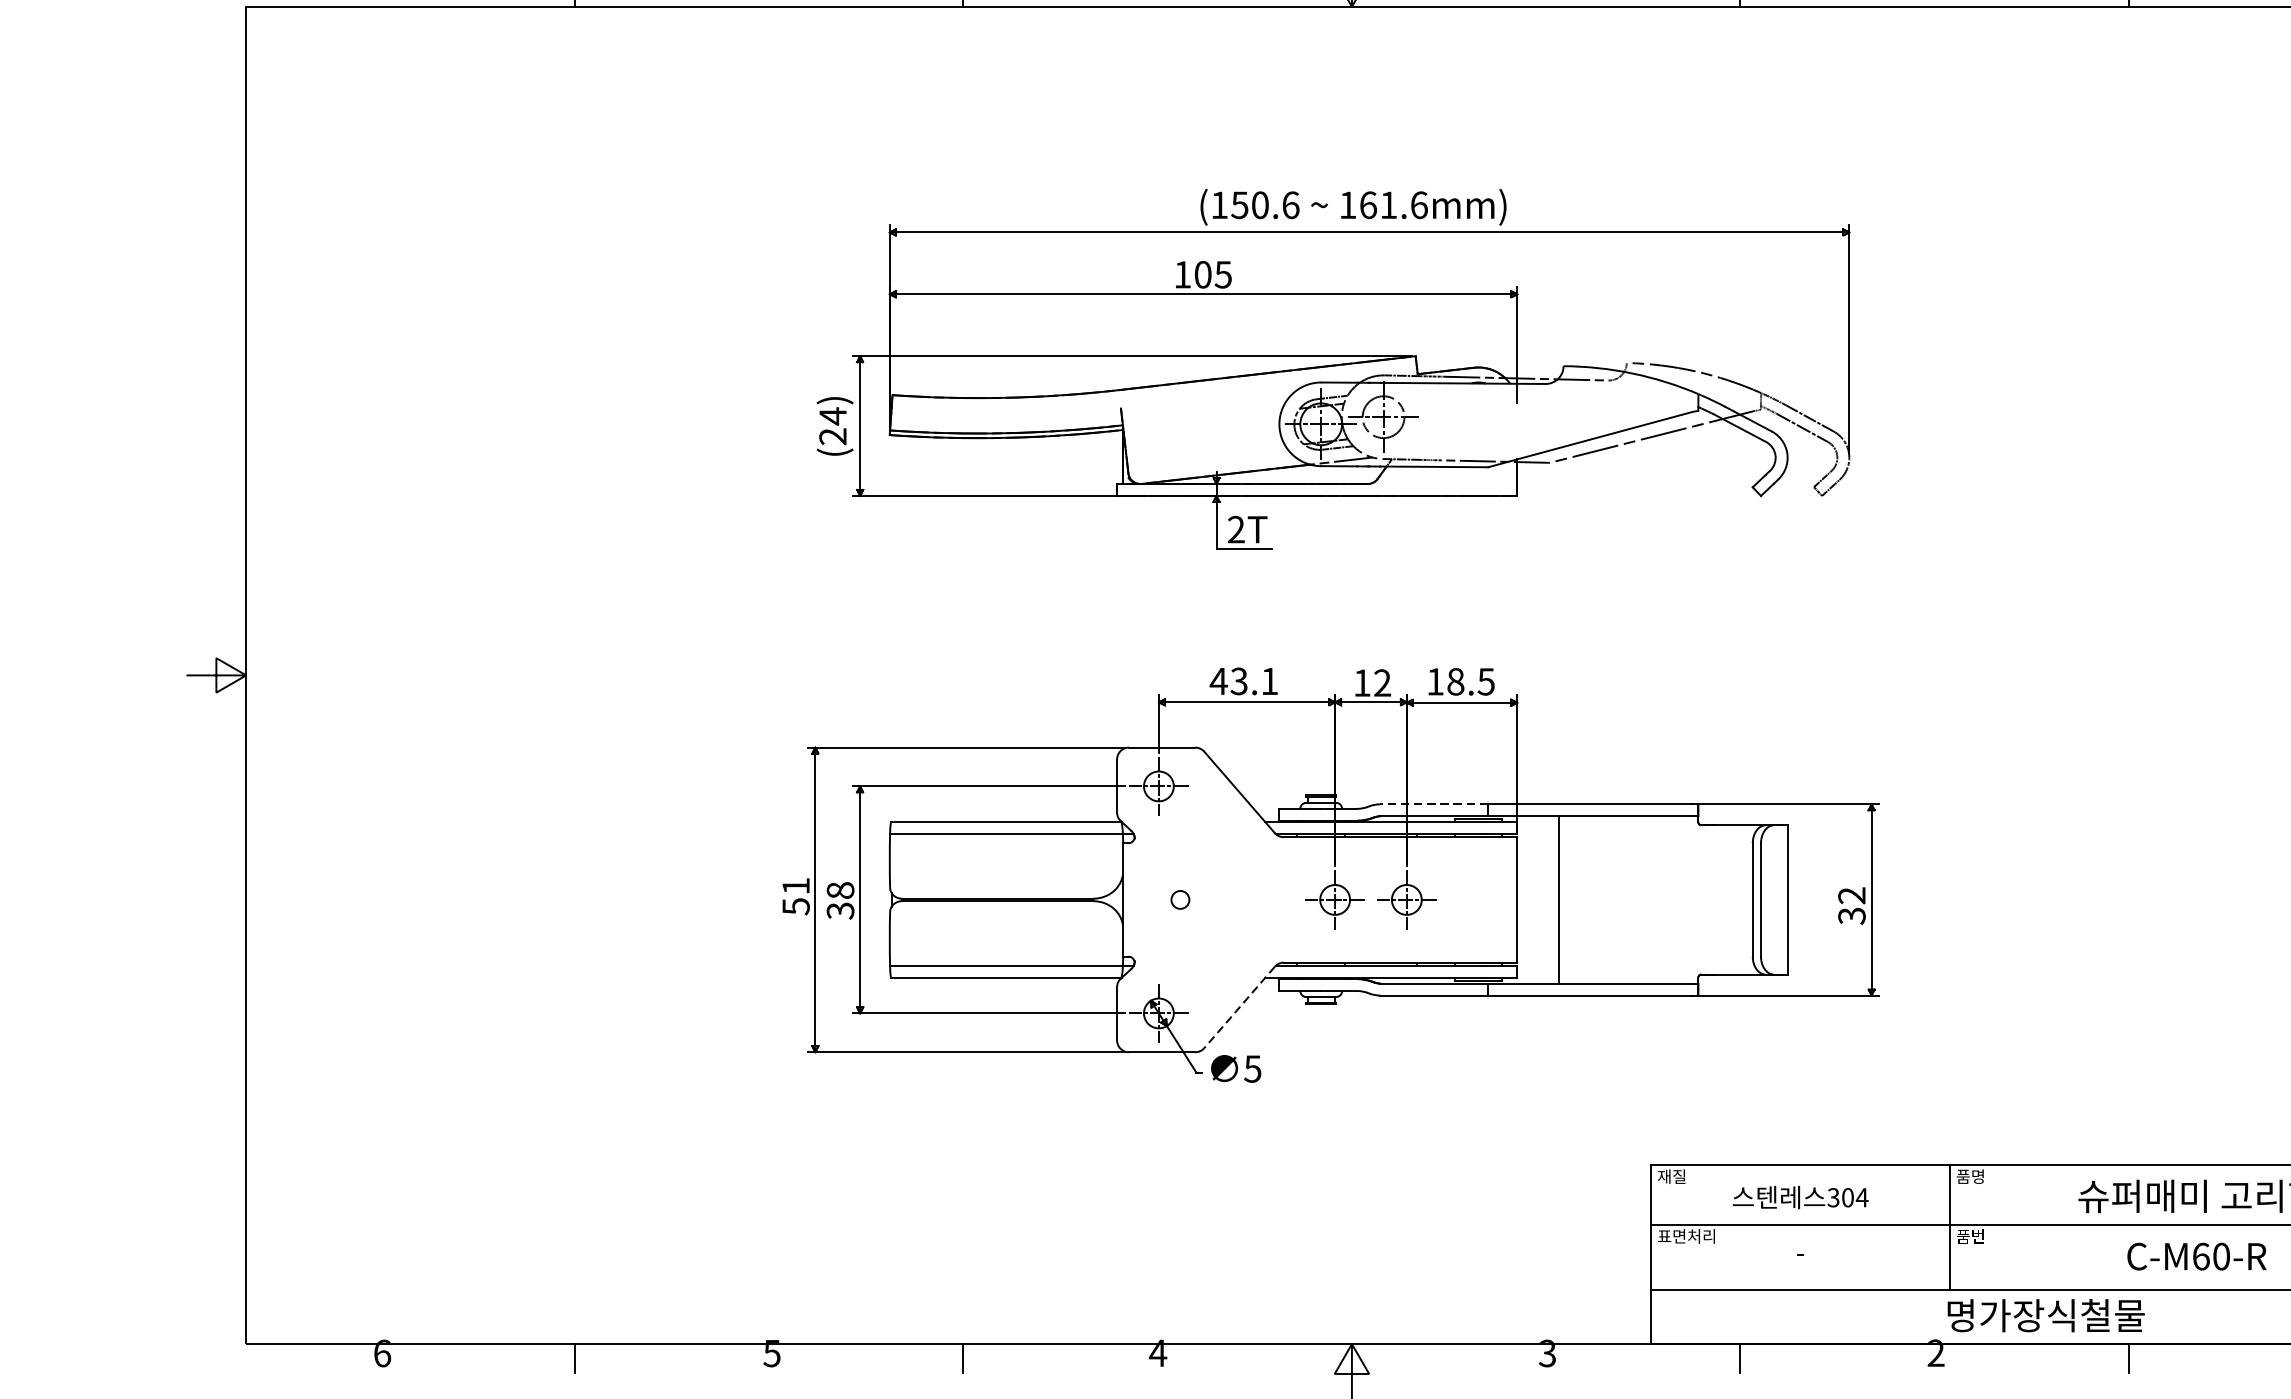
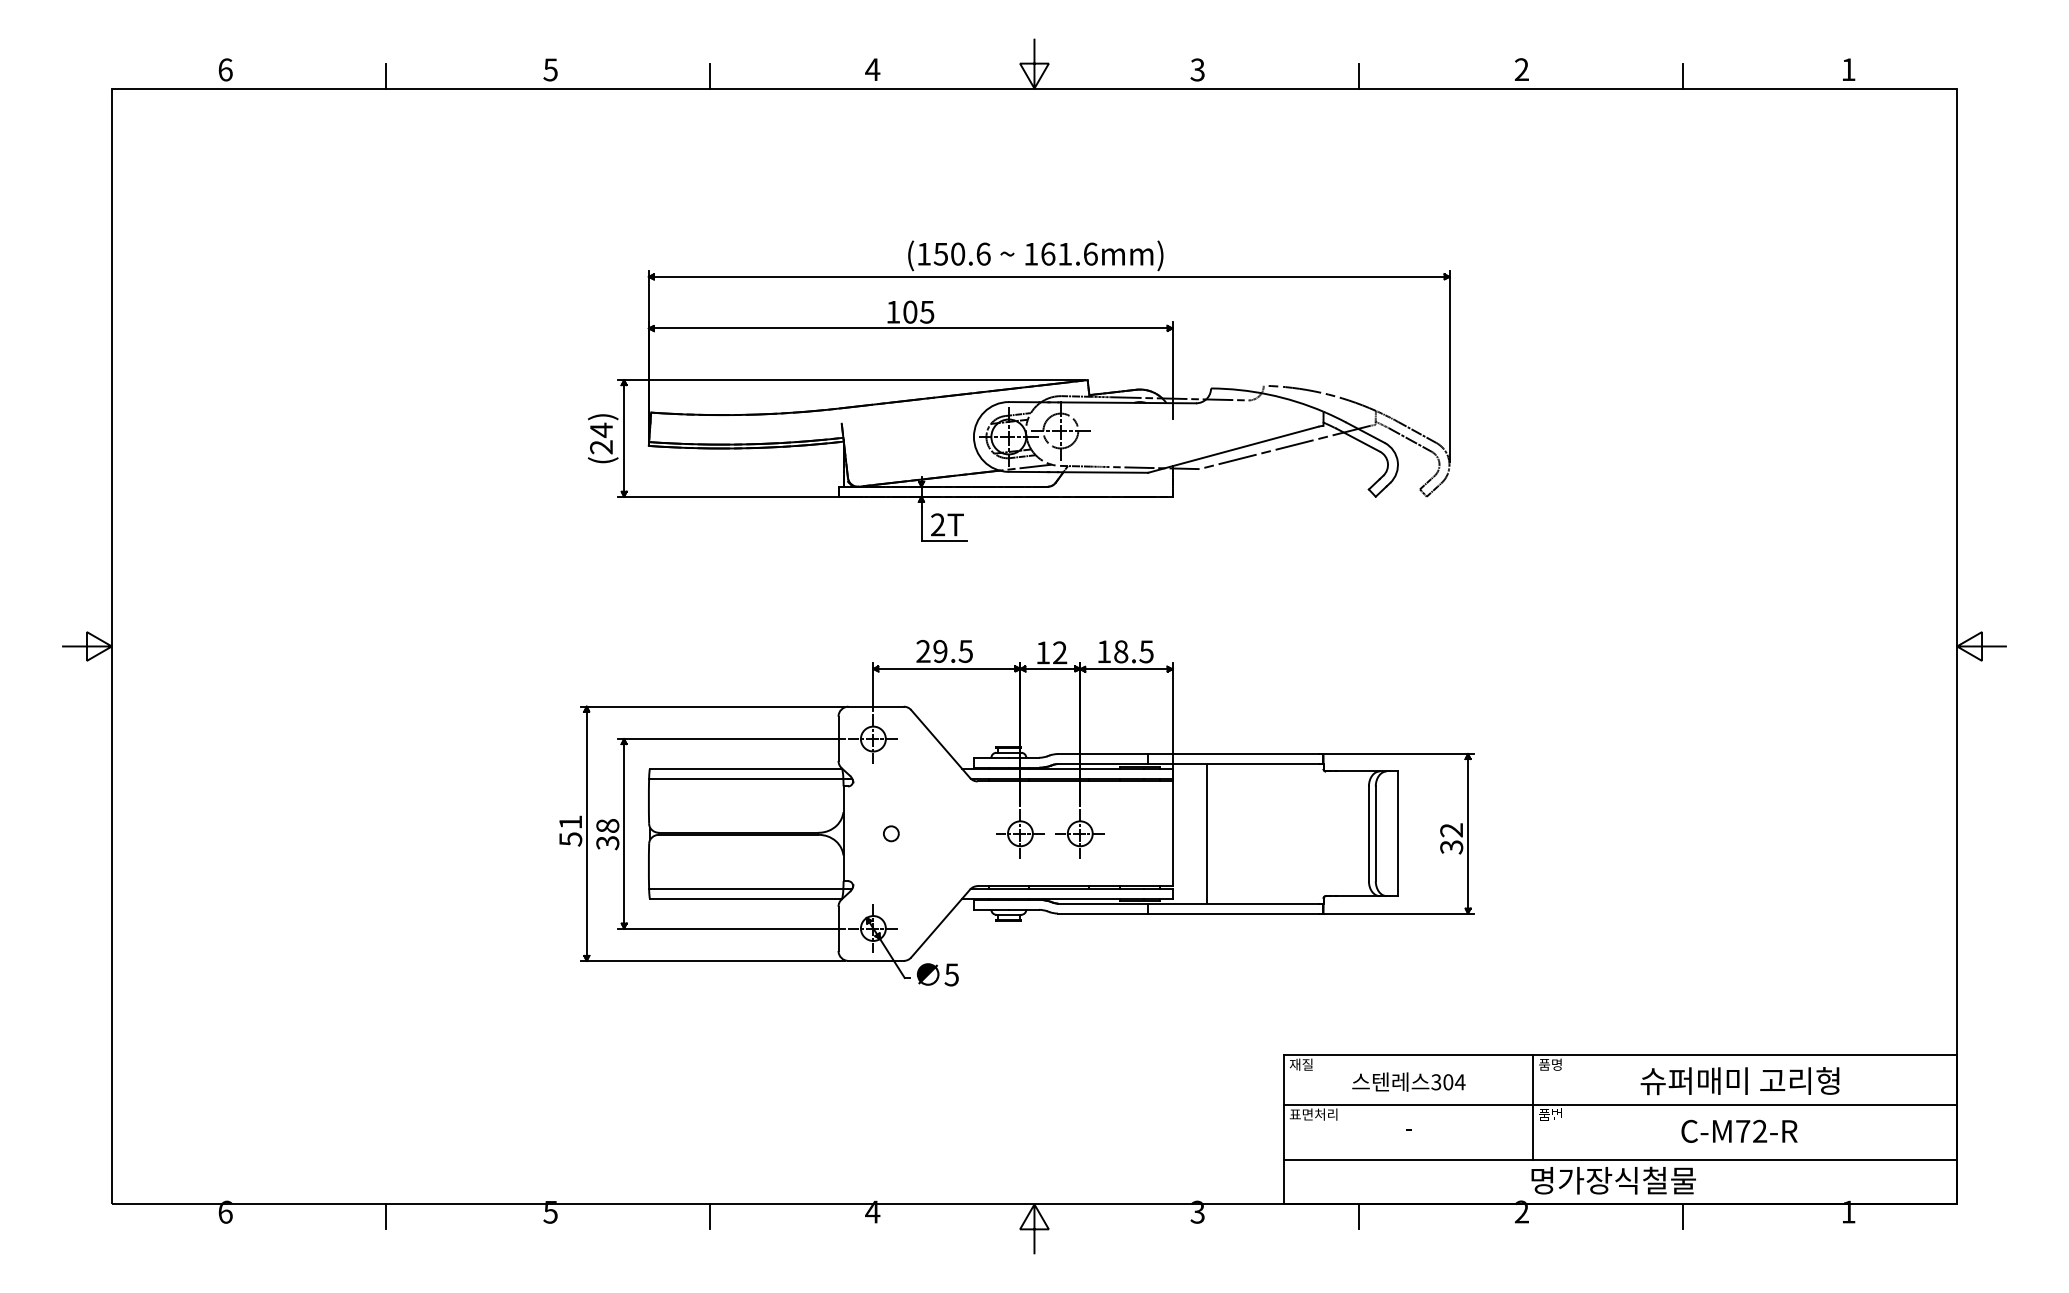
text: (1242, 681) -> (943, 651), 43.1 -> 29.5
line: (1433, 804) -> (1102, 754), dashed -> solid
line: (1239, 1007) -> (940, 923), dashed -> solid
text: (2211, 1255) -> (1751, 1130), C-M60-R -> C-M72-R

